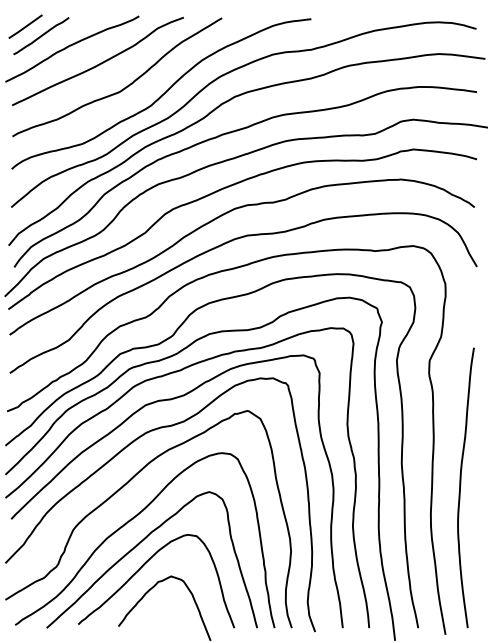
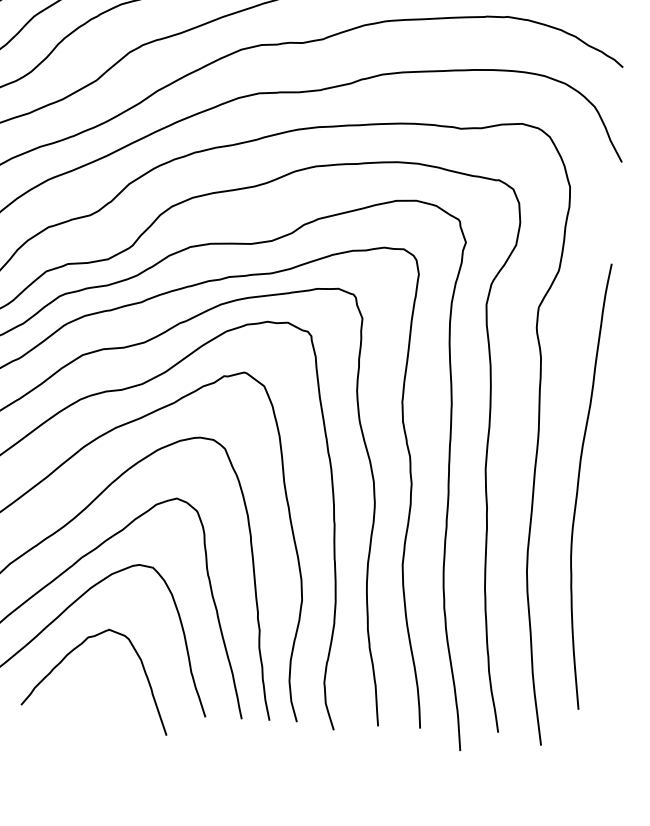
curve: (461, 485) -> (580, 482), moved

